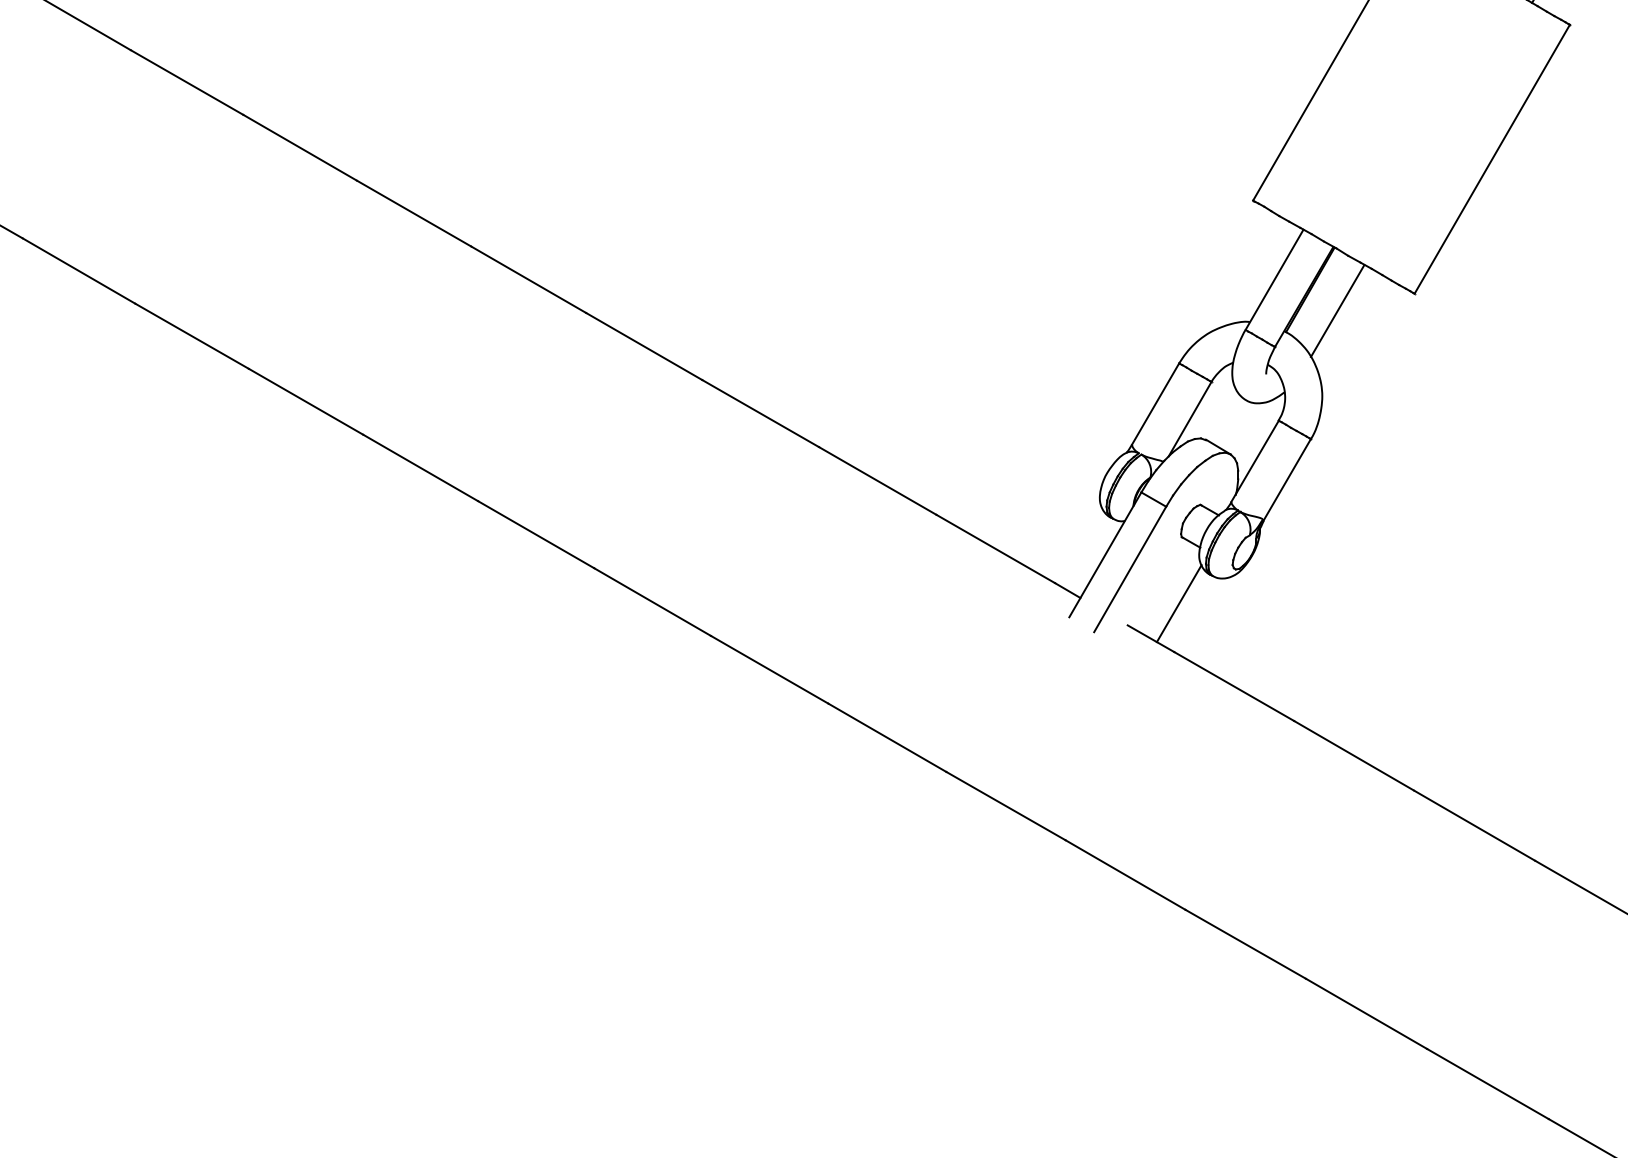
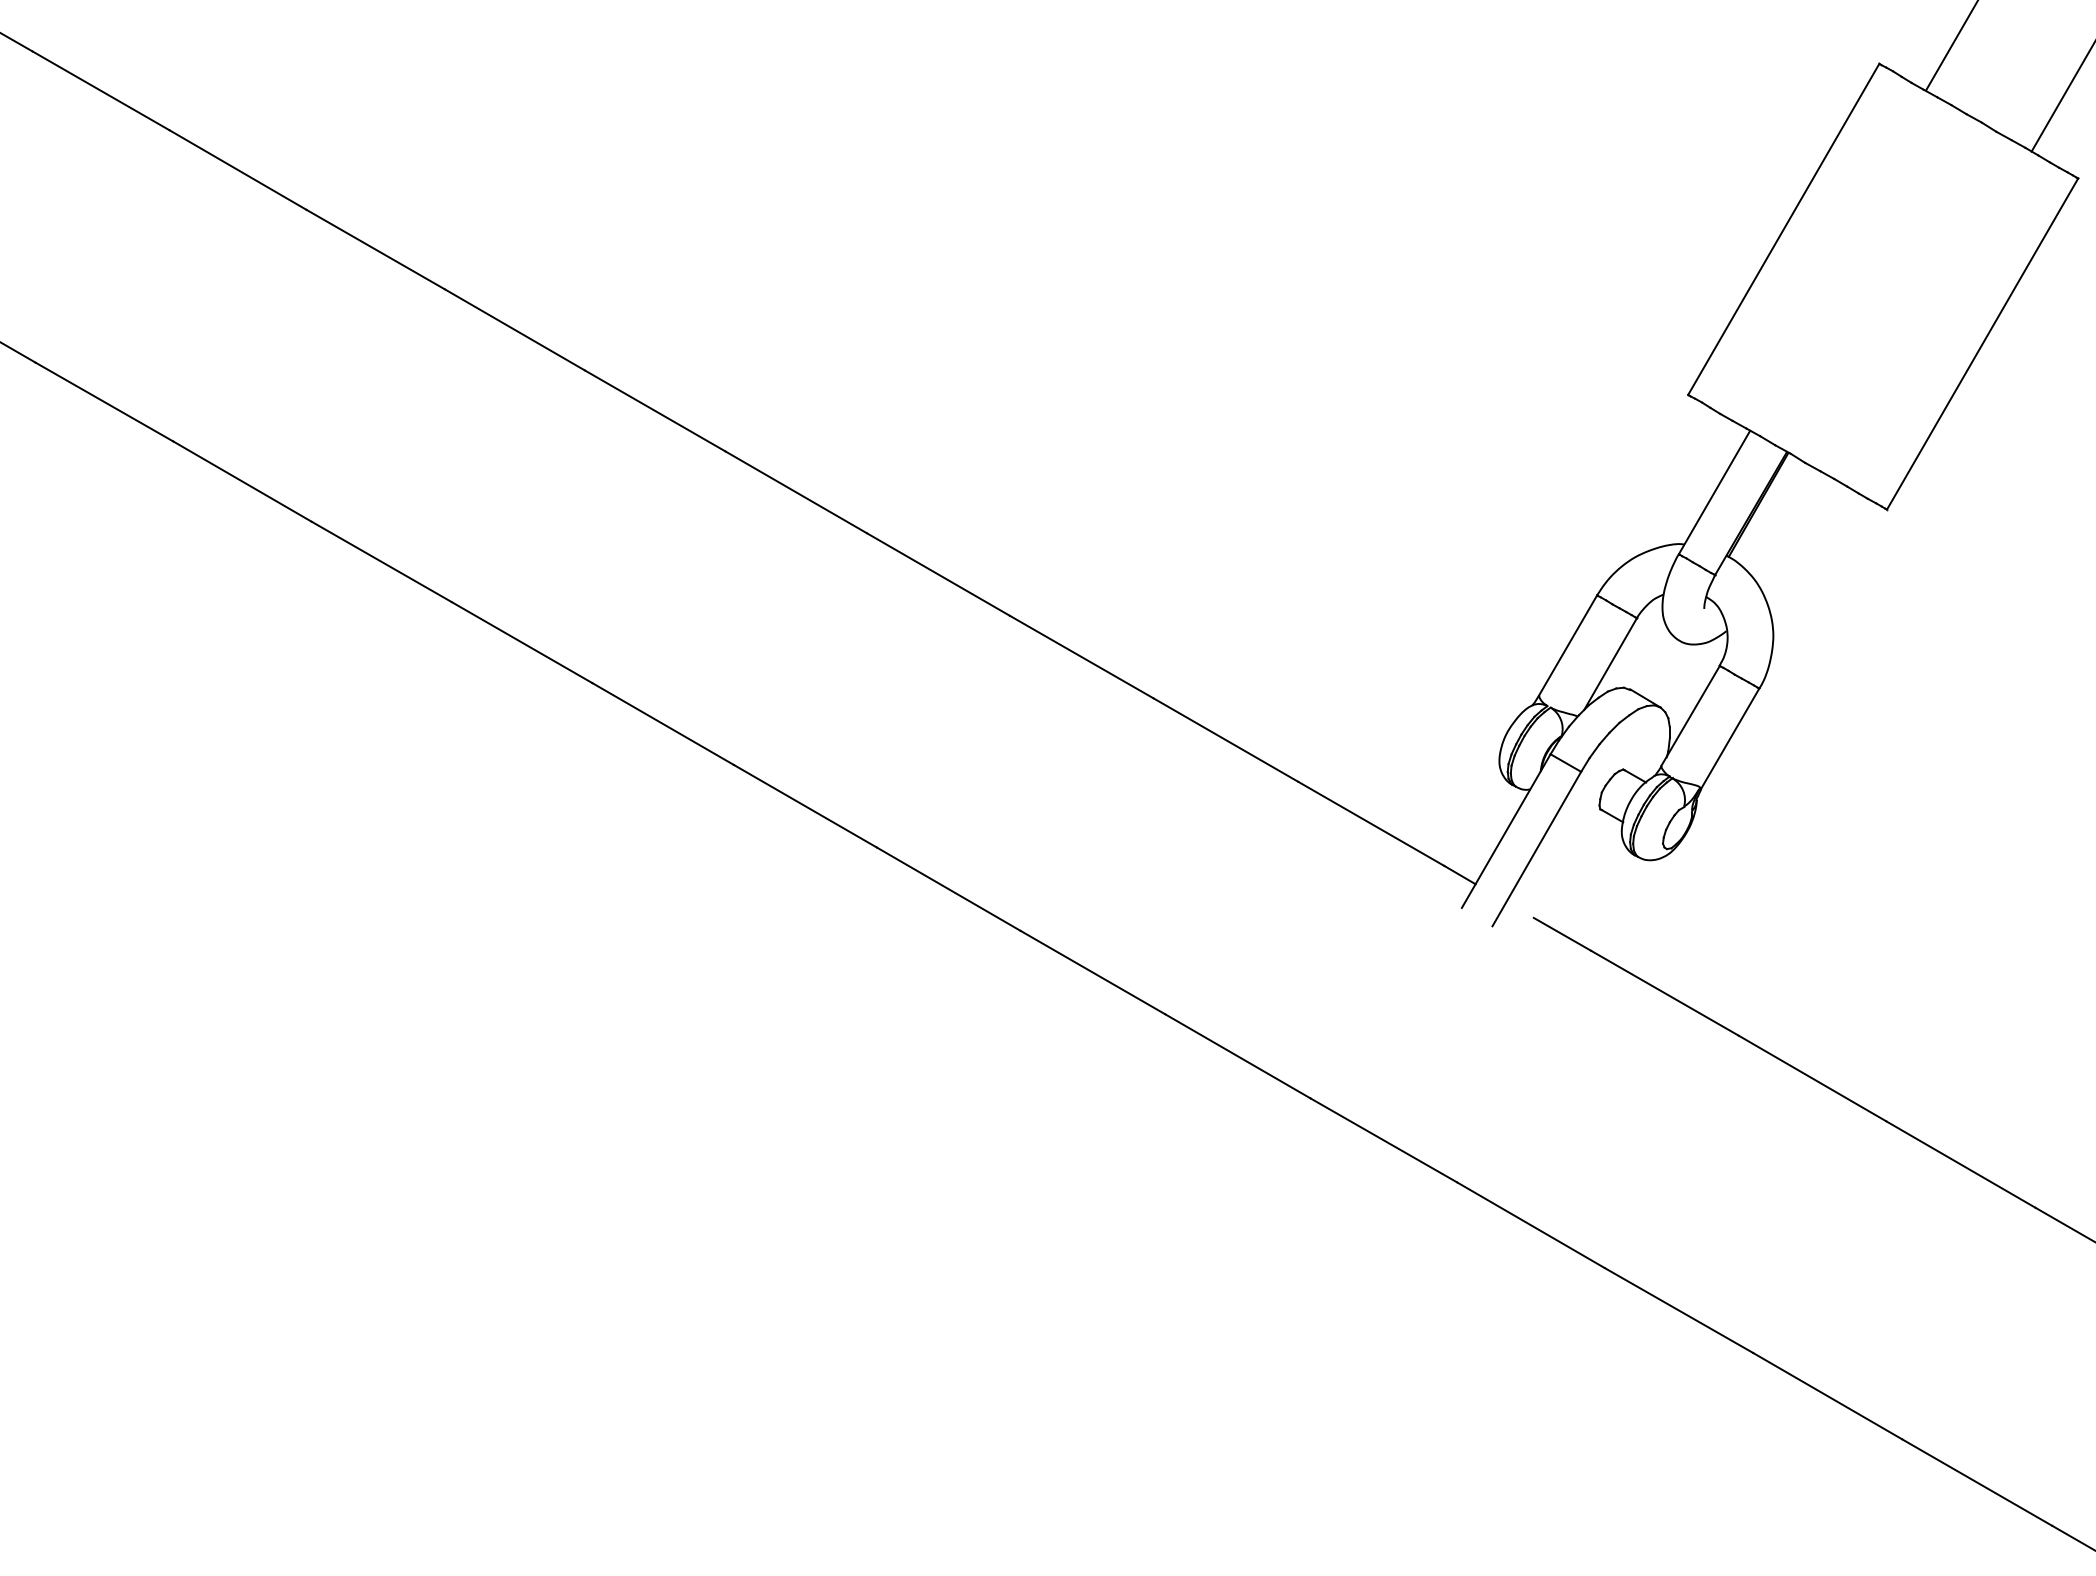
line: (1337, 310) -> (1792, 530), removed
line: (1178, 603) -> (1596, 890), removed

